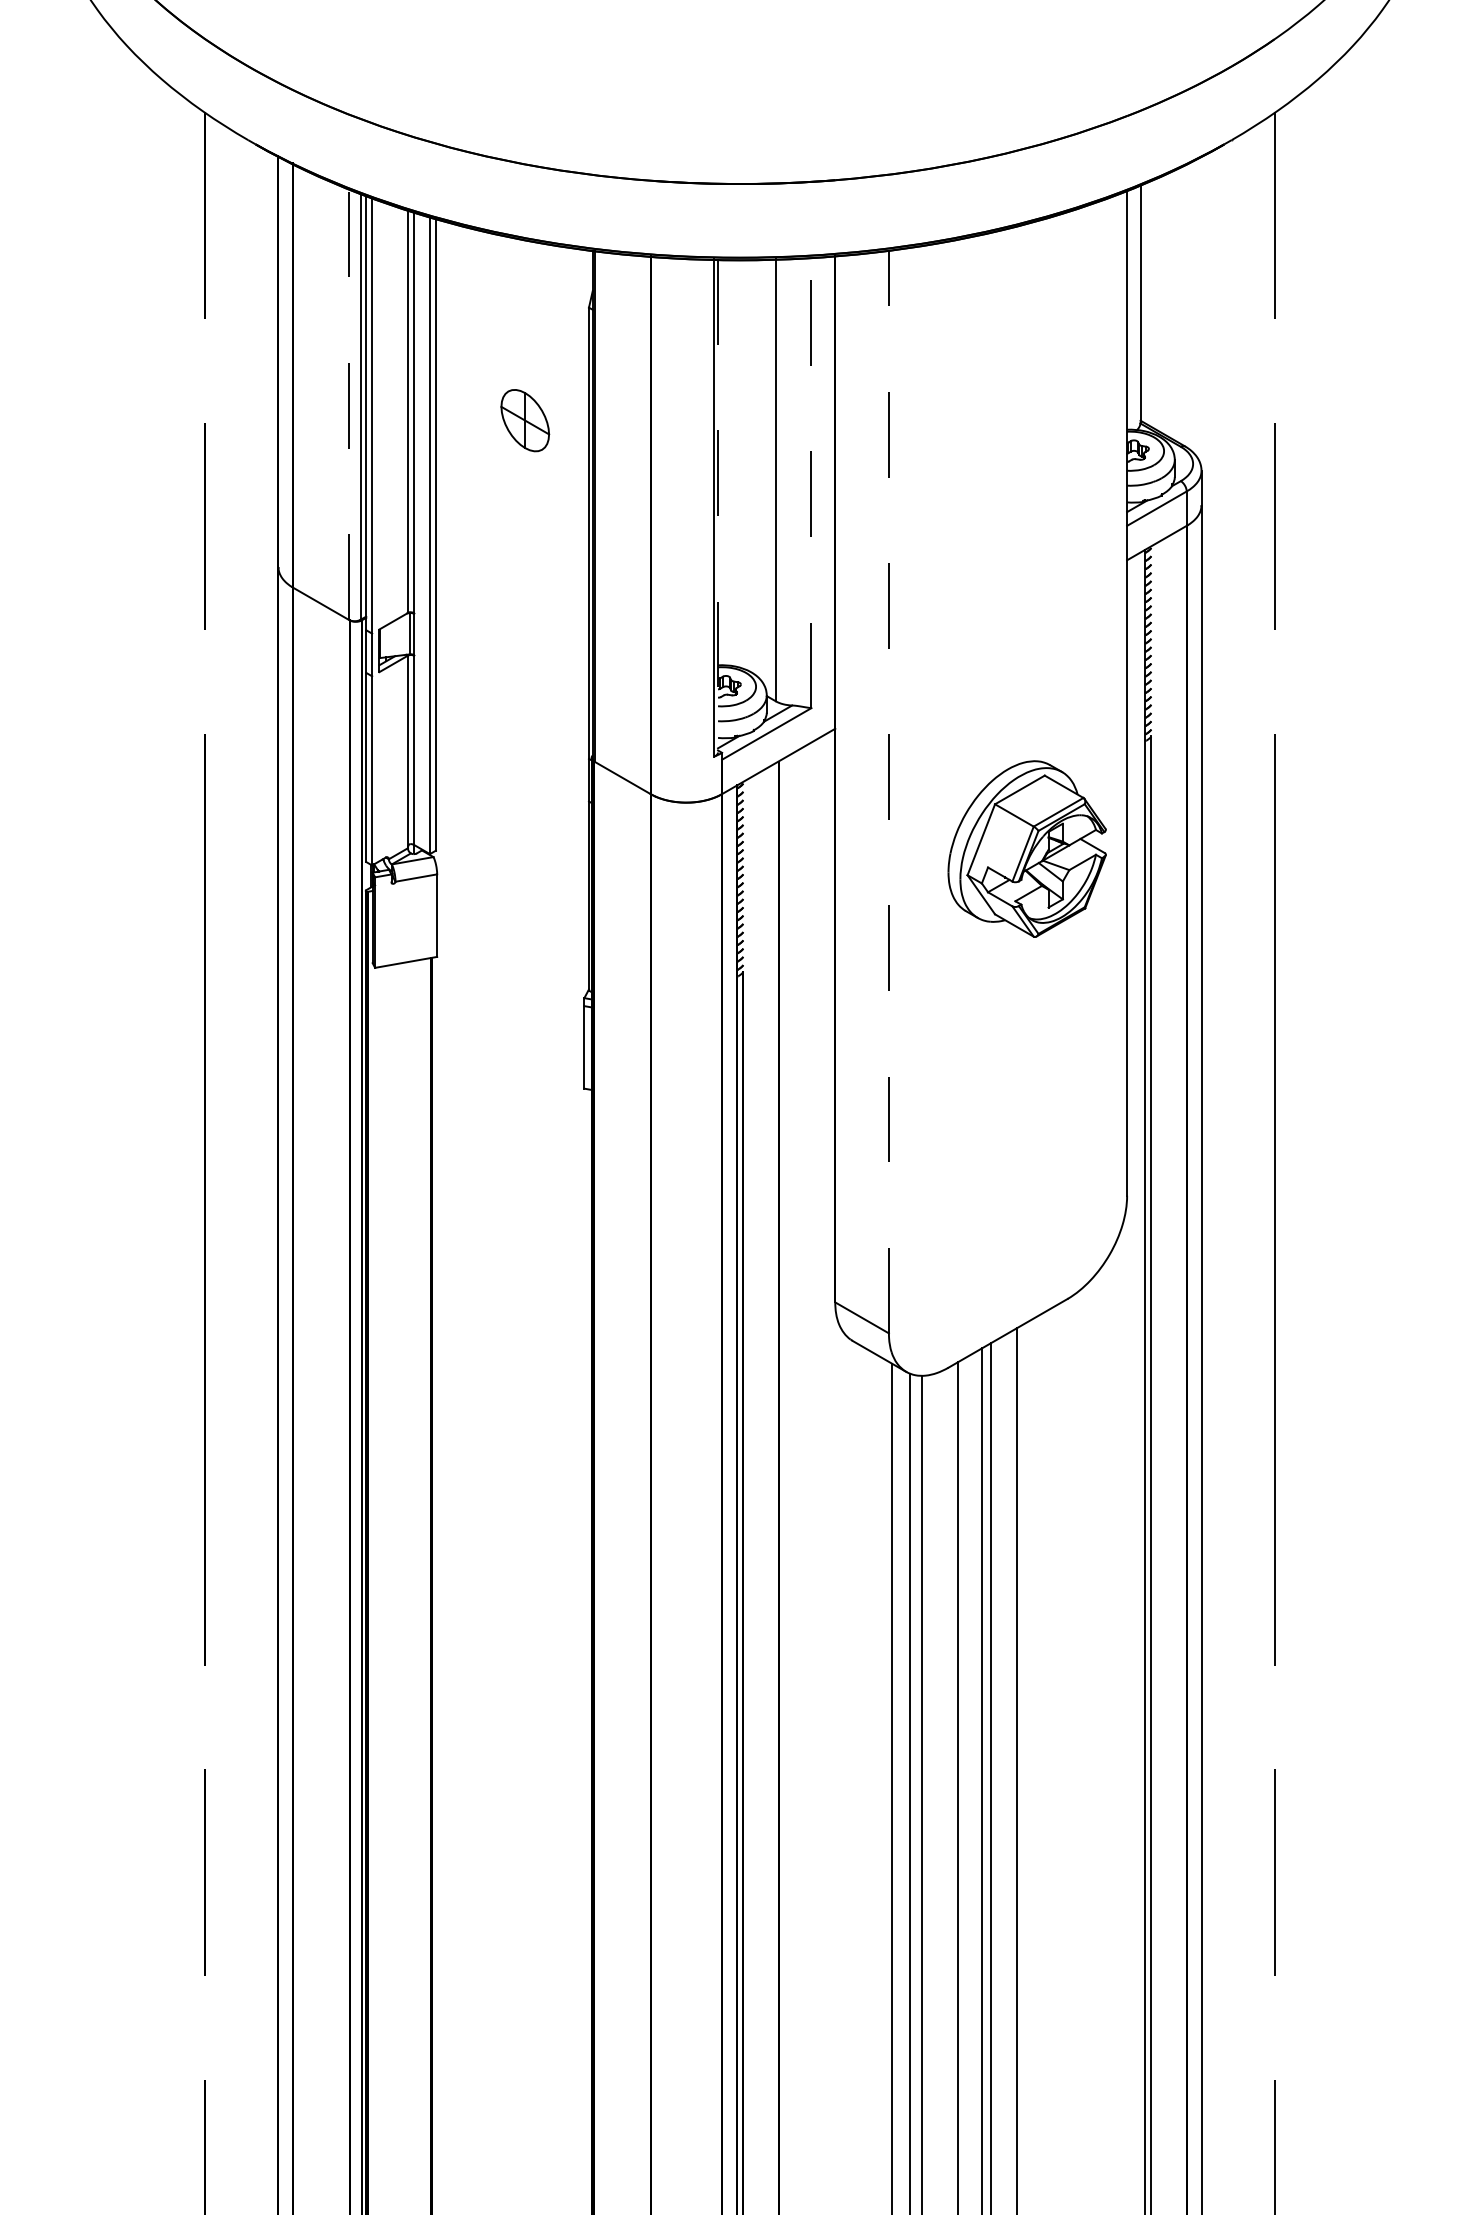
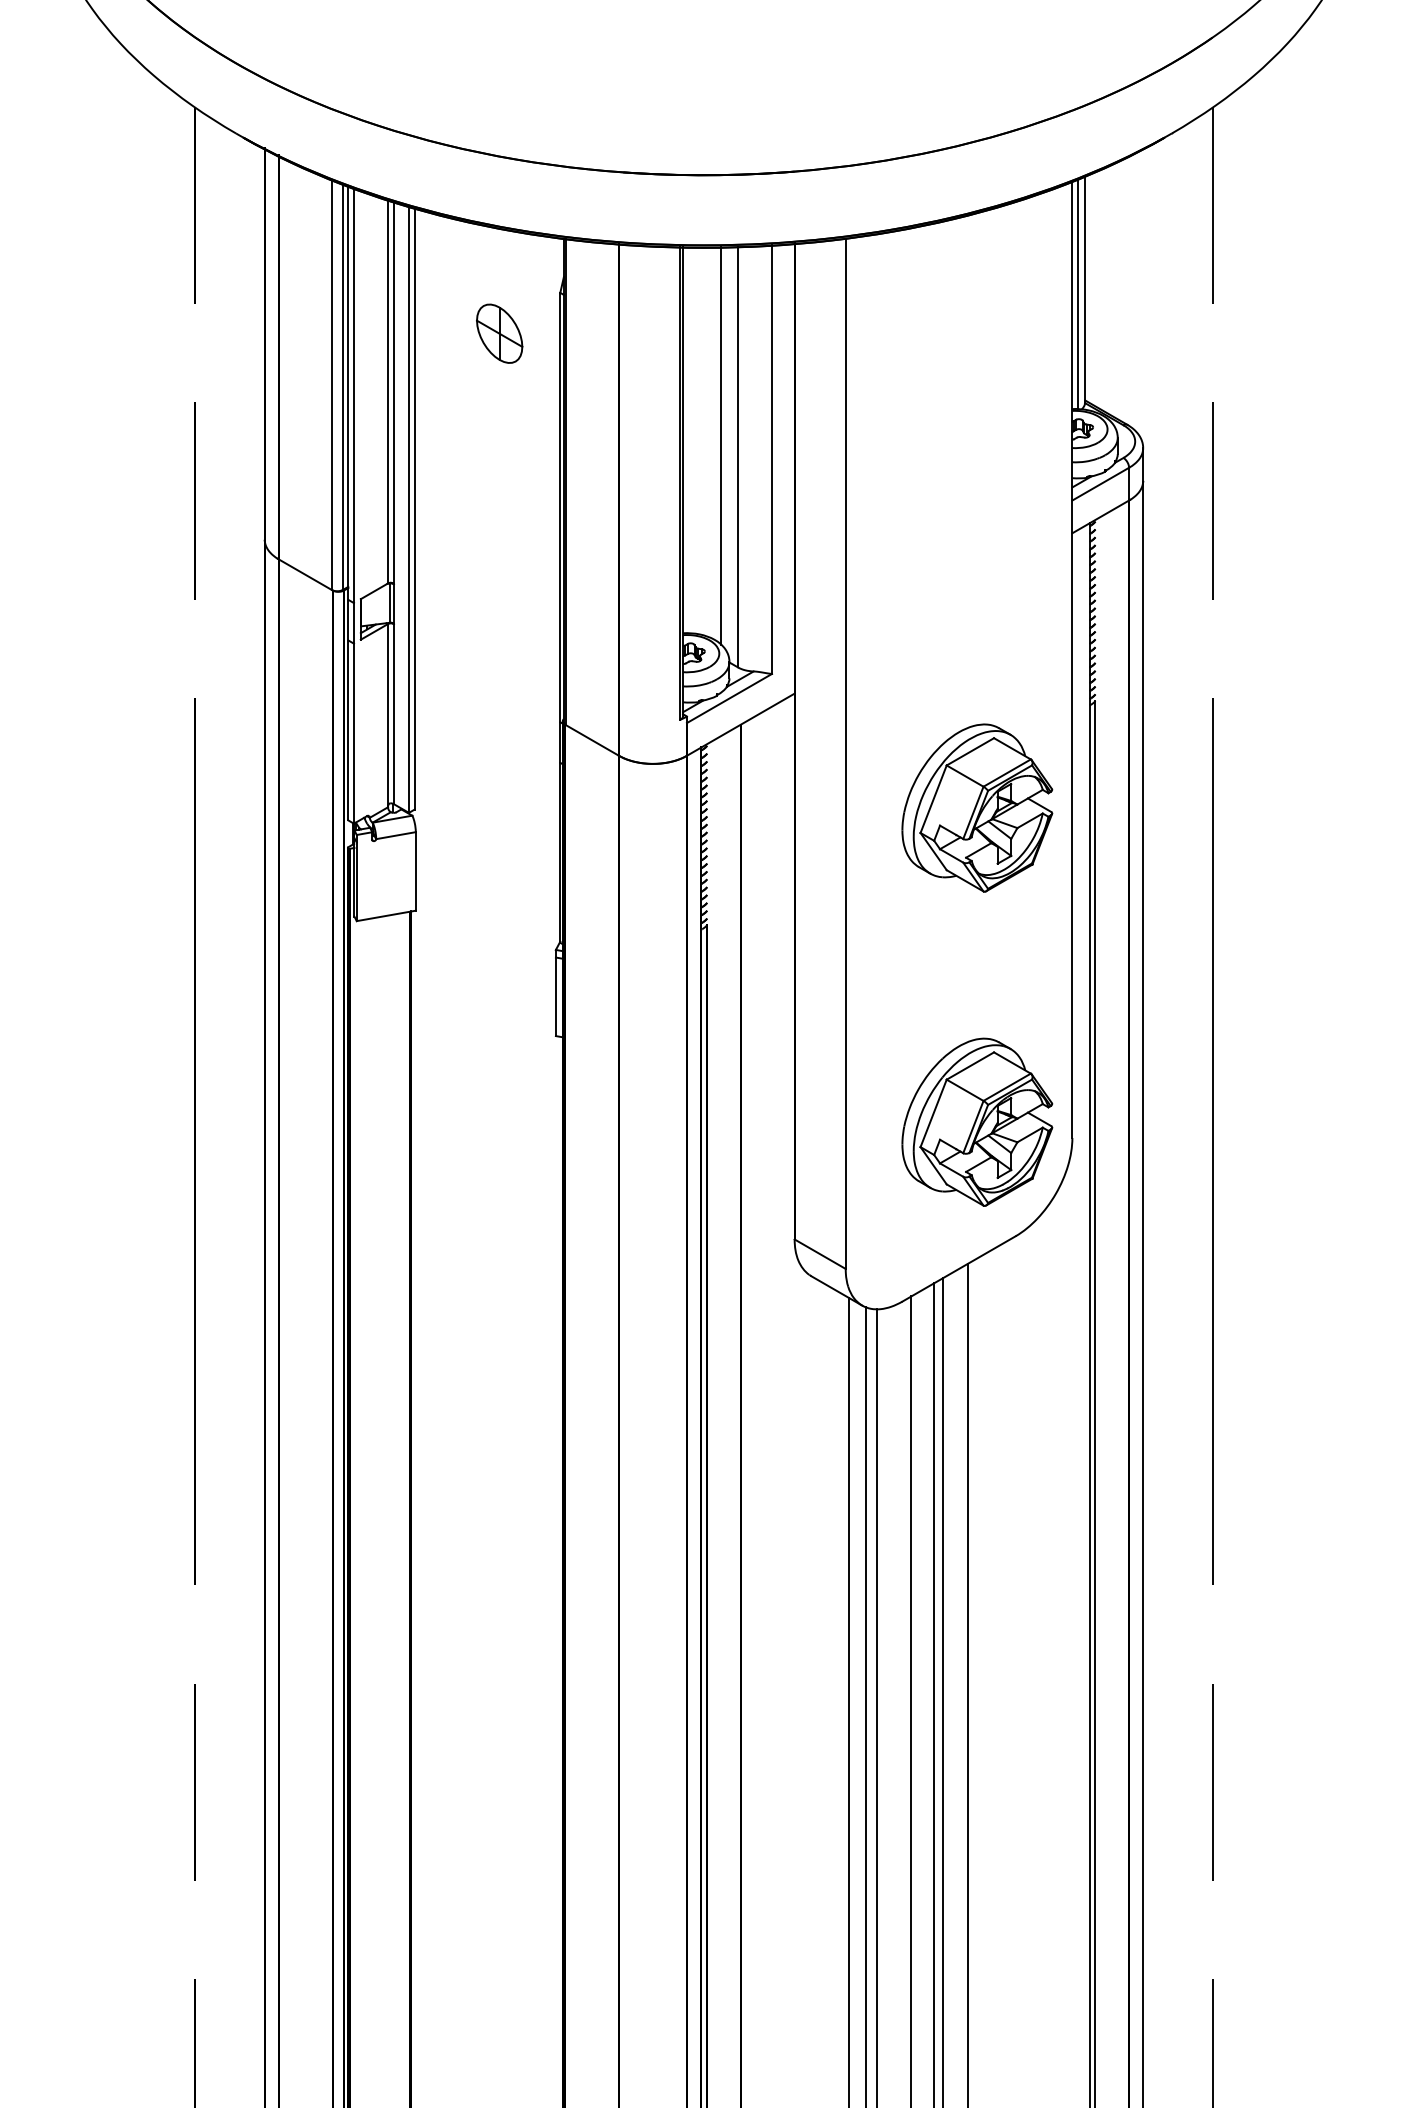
line: (1133, 308) -> (1078, 293), added
line: (348, 404) -> (331, 385), dashed -> solid
part: (525, 420) -> (499, 333), moved
line: (757, 468) -> (720, 445), added
line: (811, 482) -> (772, 459), dashed -> solid
line: (718, 505) -> (683, 481), dashed -> solid
line: (888, 791) -> (845, 753), dashed -> solid
part: (1026, 1178) -> (976, 1121), added

